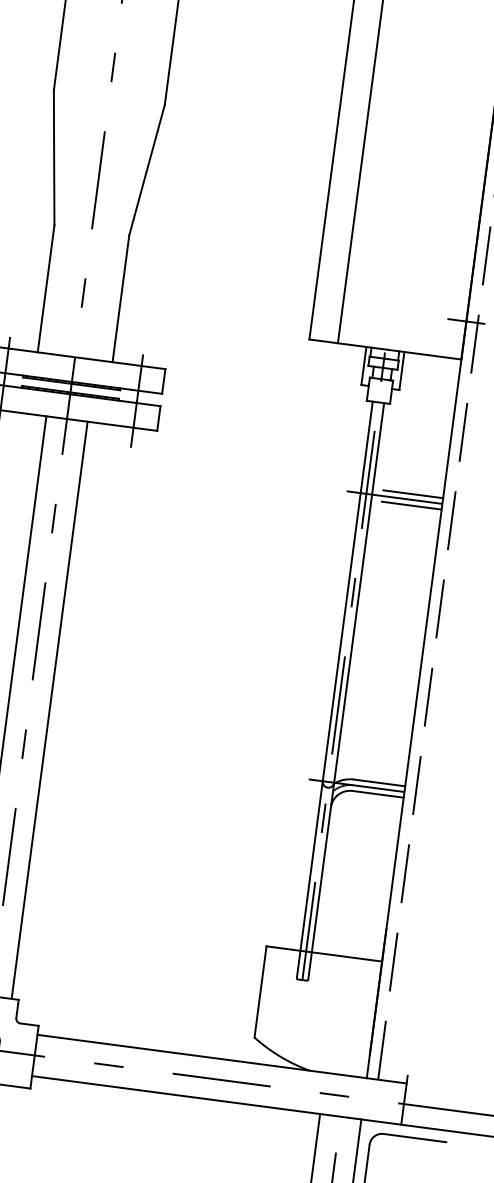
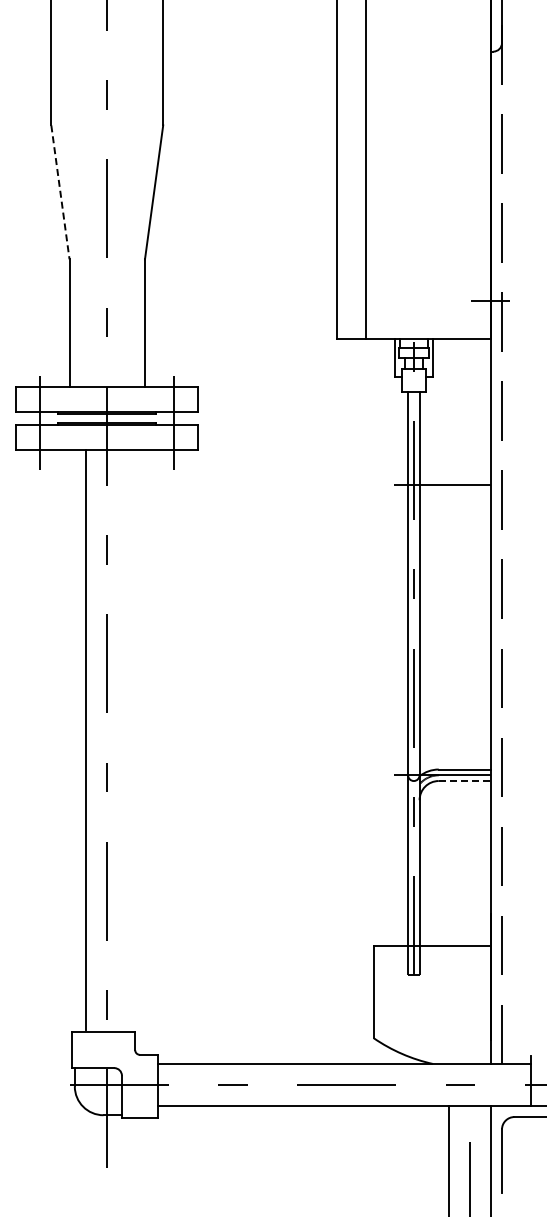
line: (54, 158) -> (60, 192), solid -> dashed
line: (413, 493) -> (460, 478), removed
line: (411, 505) -> (460, 490), removed
line: (50, 709) -> (128, 739), removed
line: (377, 794) -> (464, 781), solid -> dashed

